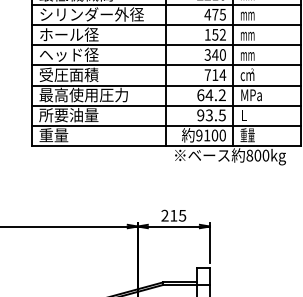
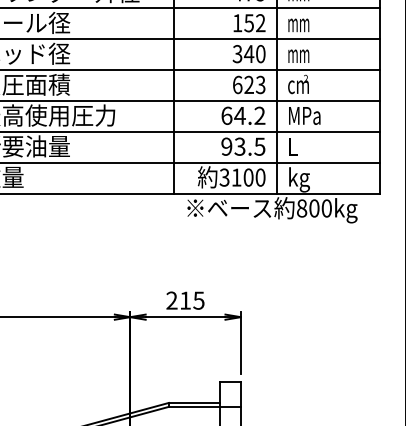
text: (215, 75) -> (249, 85), 714 -> 623
text: (199, 135) -> (224, 177), 9100 -> 3100
text: (247, 136) -> (298, 179), 重量 -> kg

